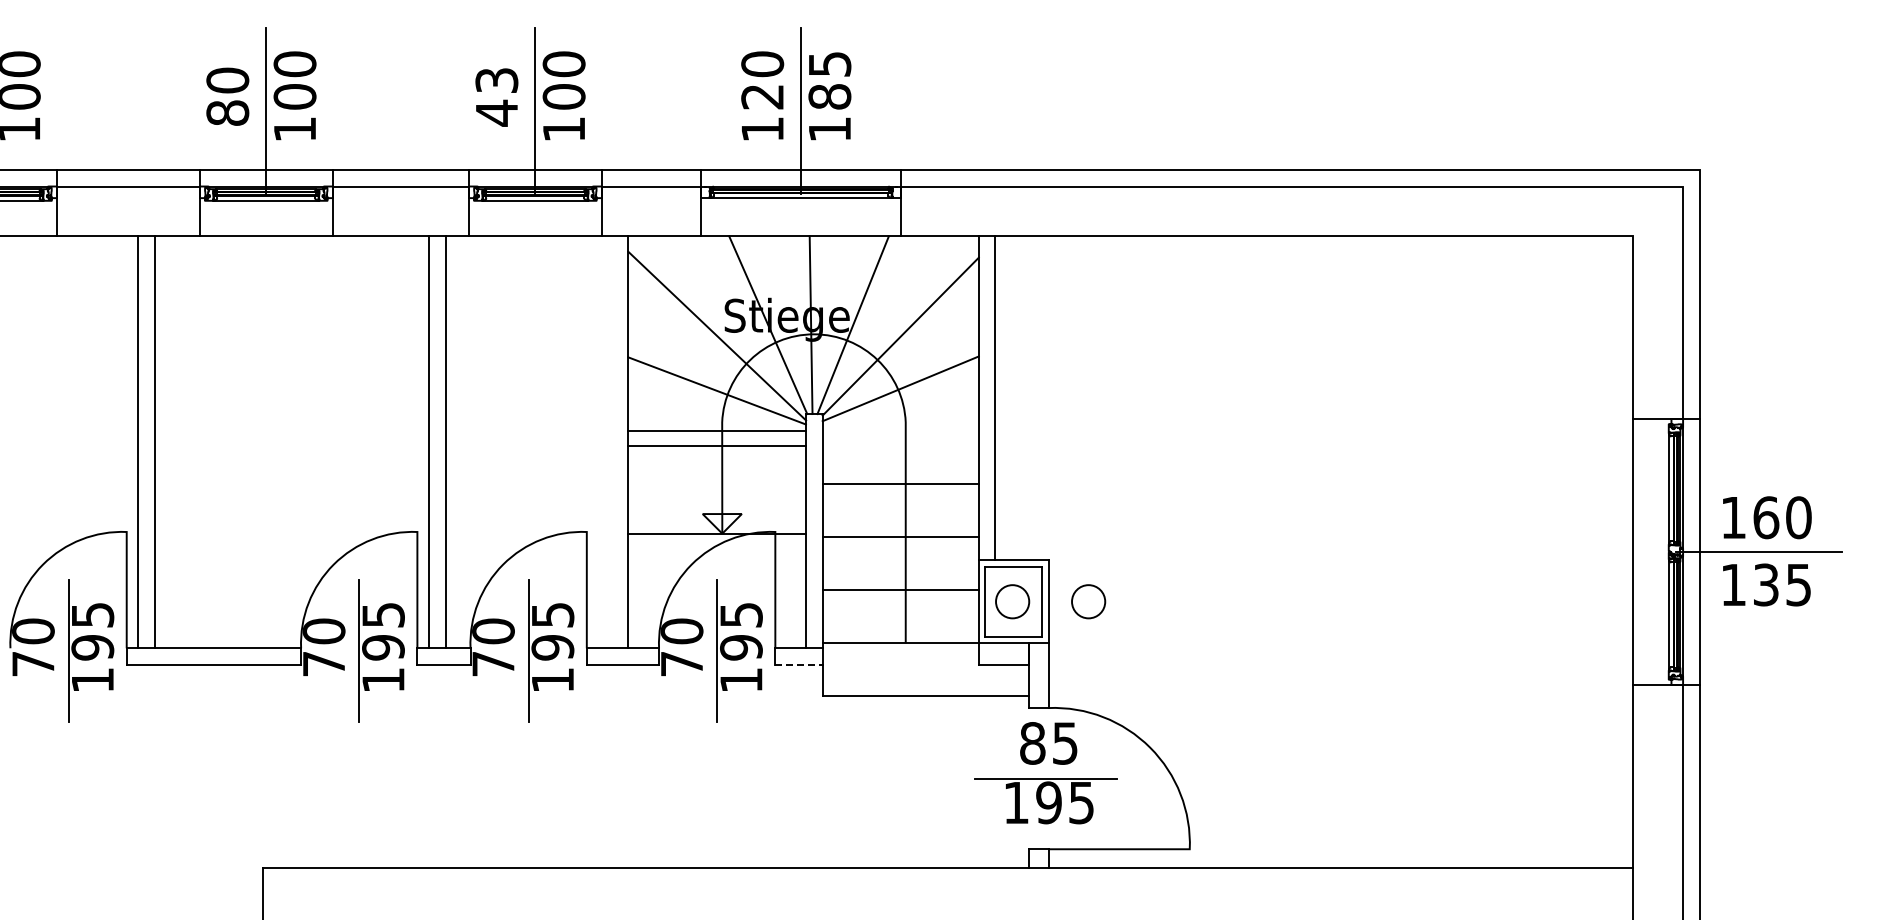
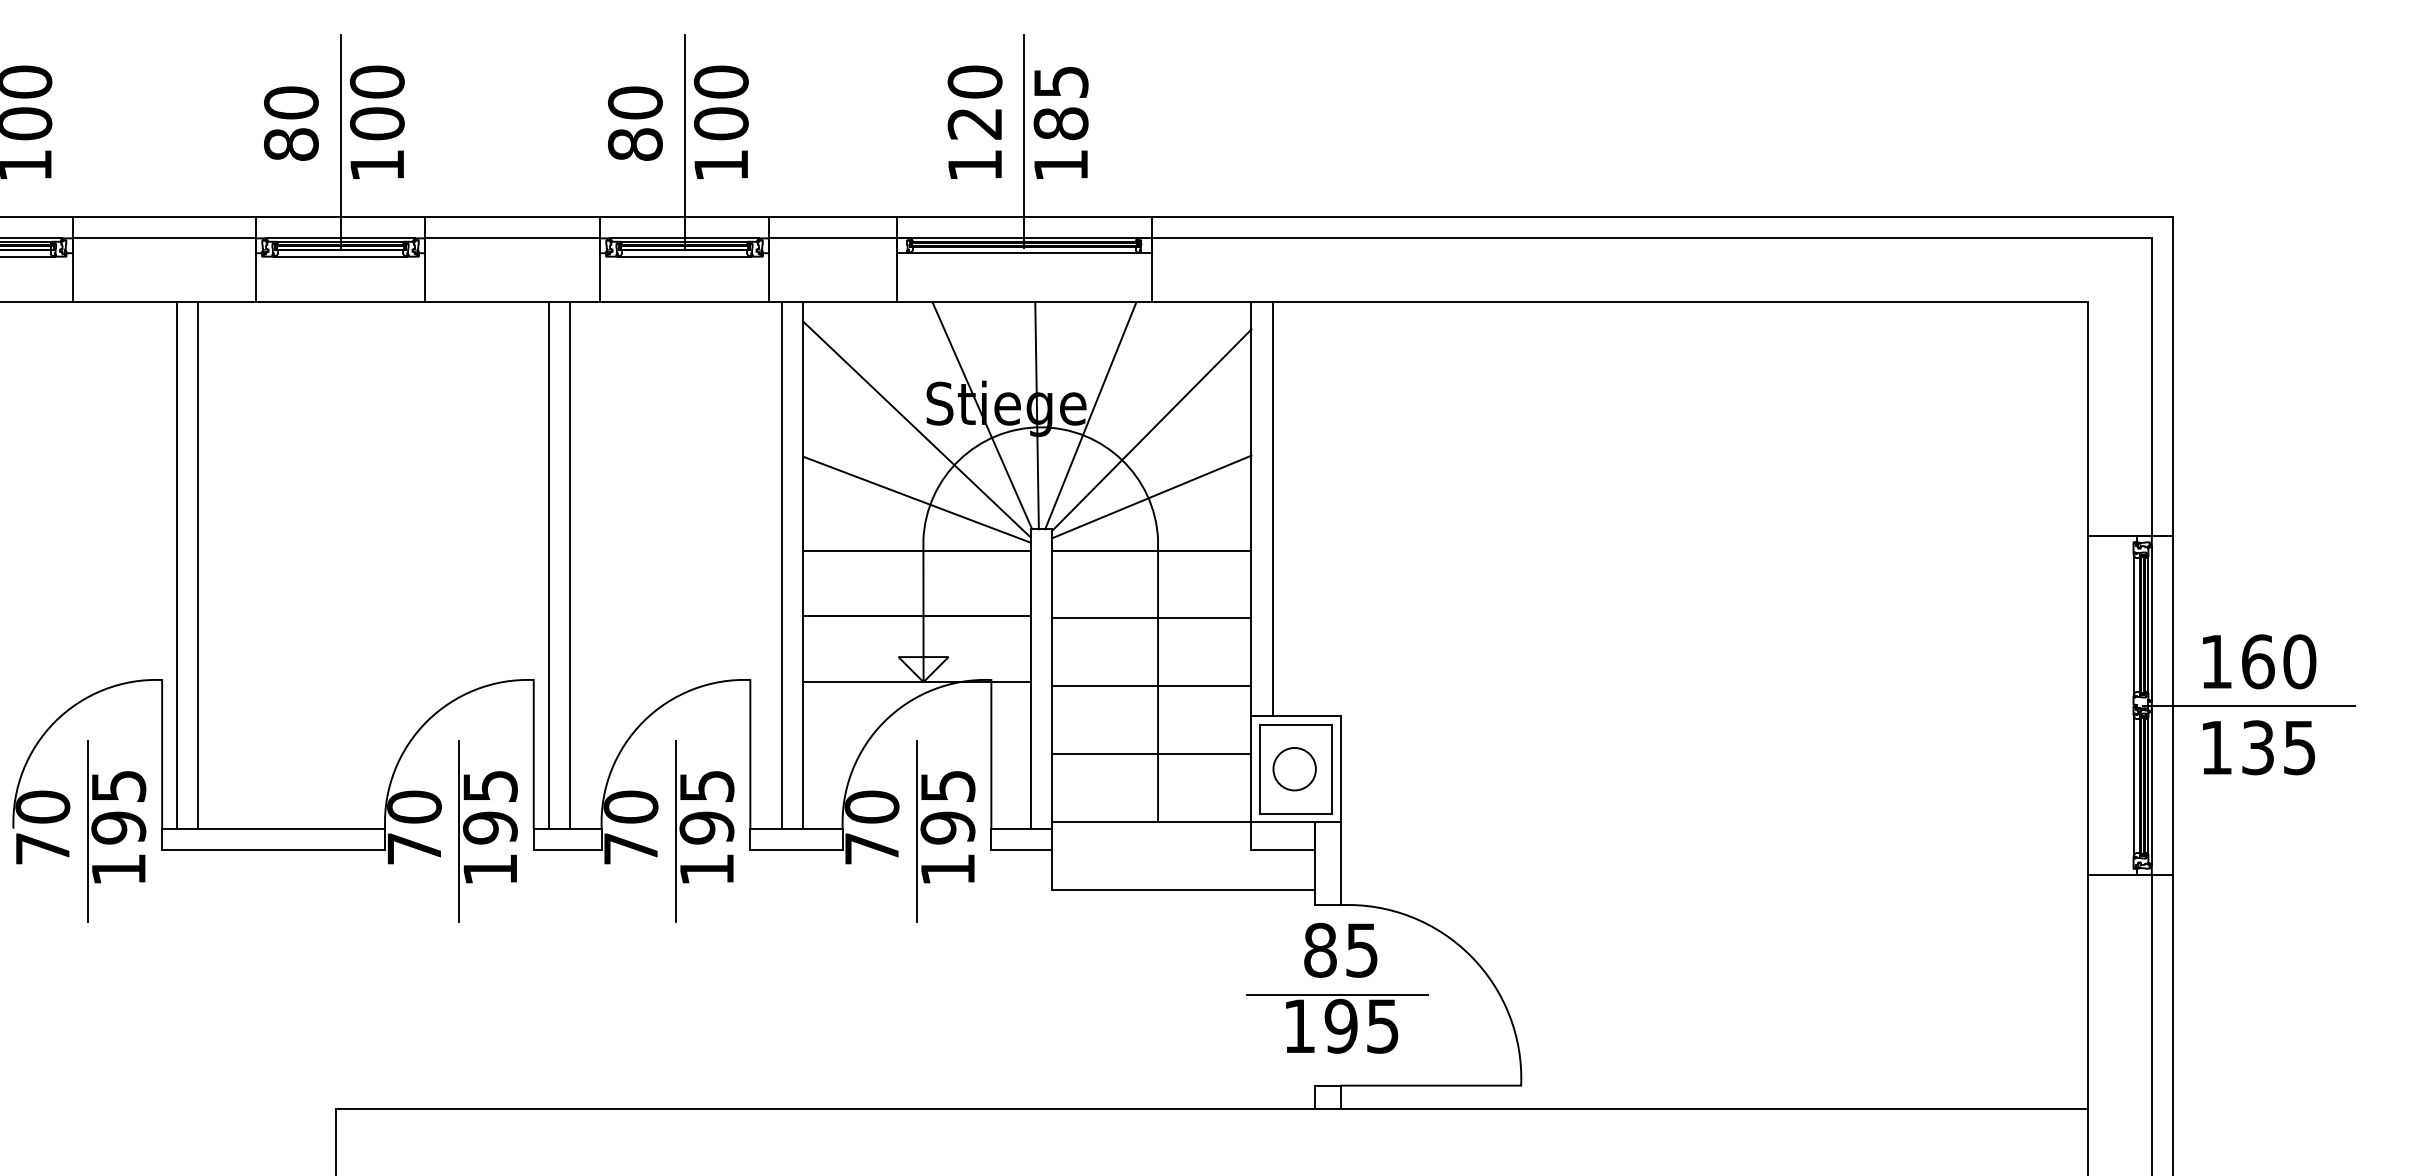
text: (496, 96) -> (634, 123), 43 -> 80
line: (900, 430) -> (1151, 550), added
line: (611, 442) -> (781, 565), added
line: (717, 446) -> (917, 616), moved
circle: (1088, 601) -> (1391, 768), removed
line: (799, 664) -> (1022, 849), dashed -> solid

